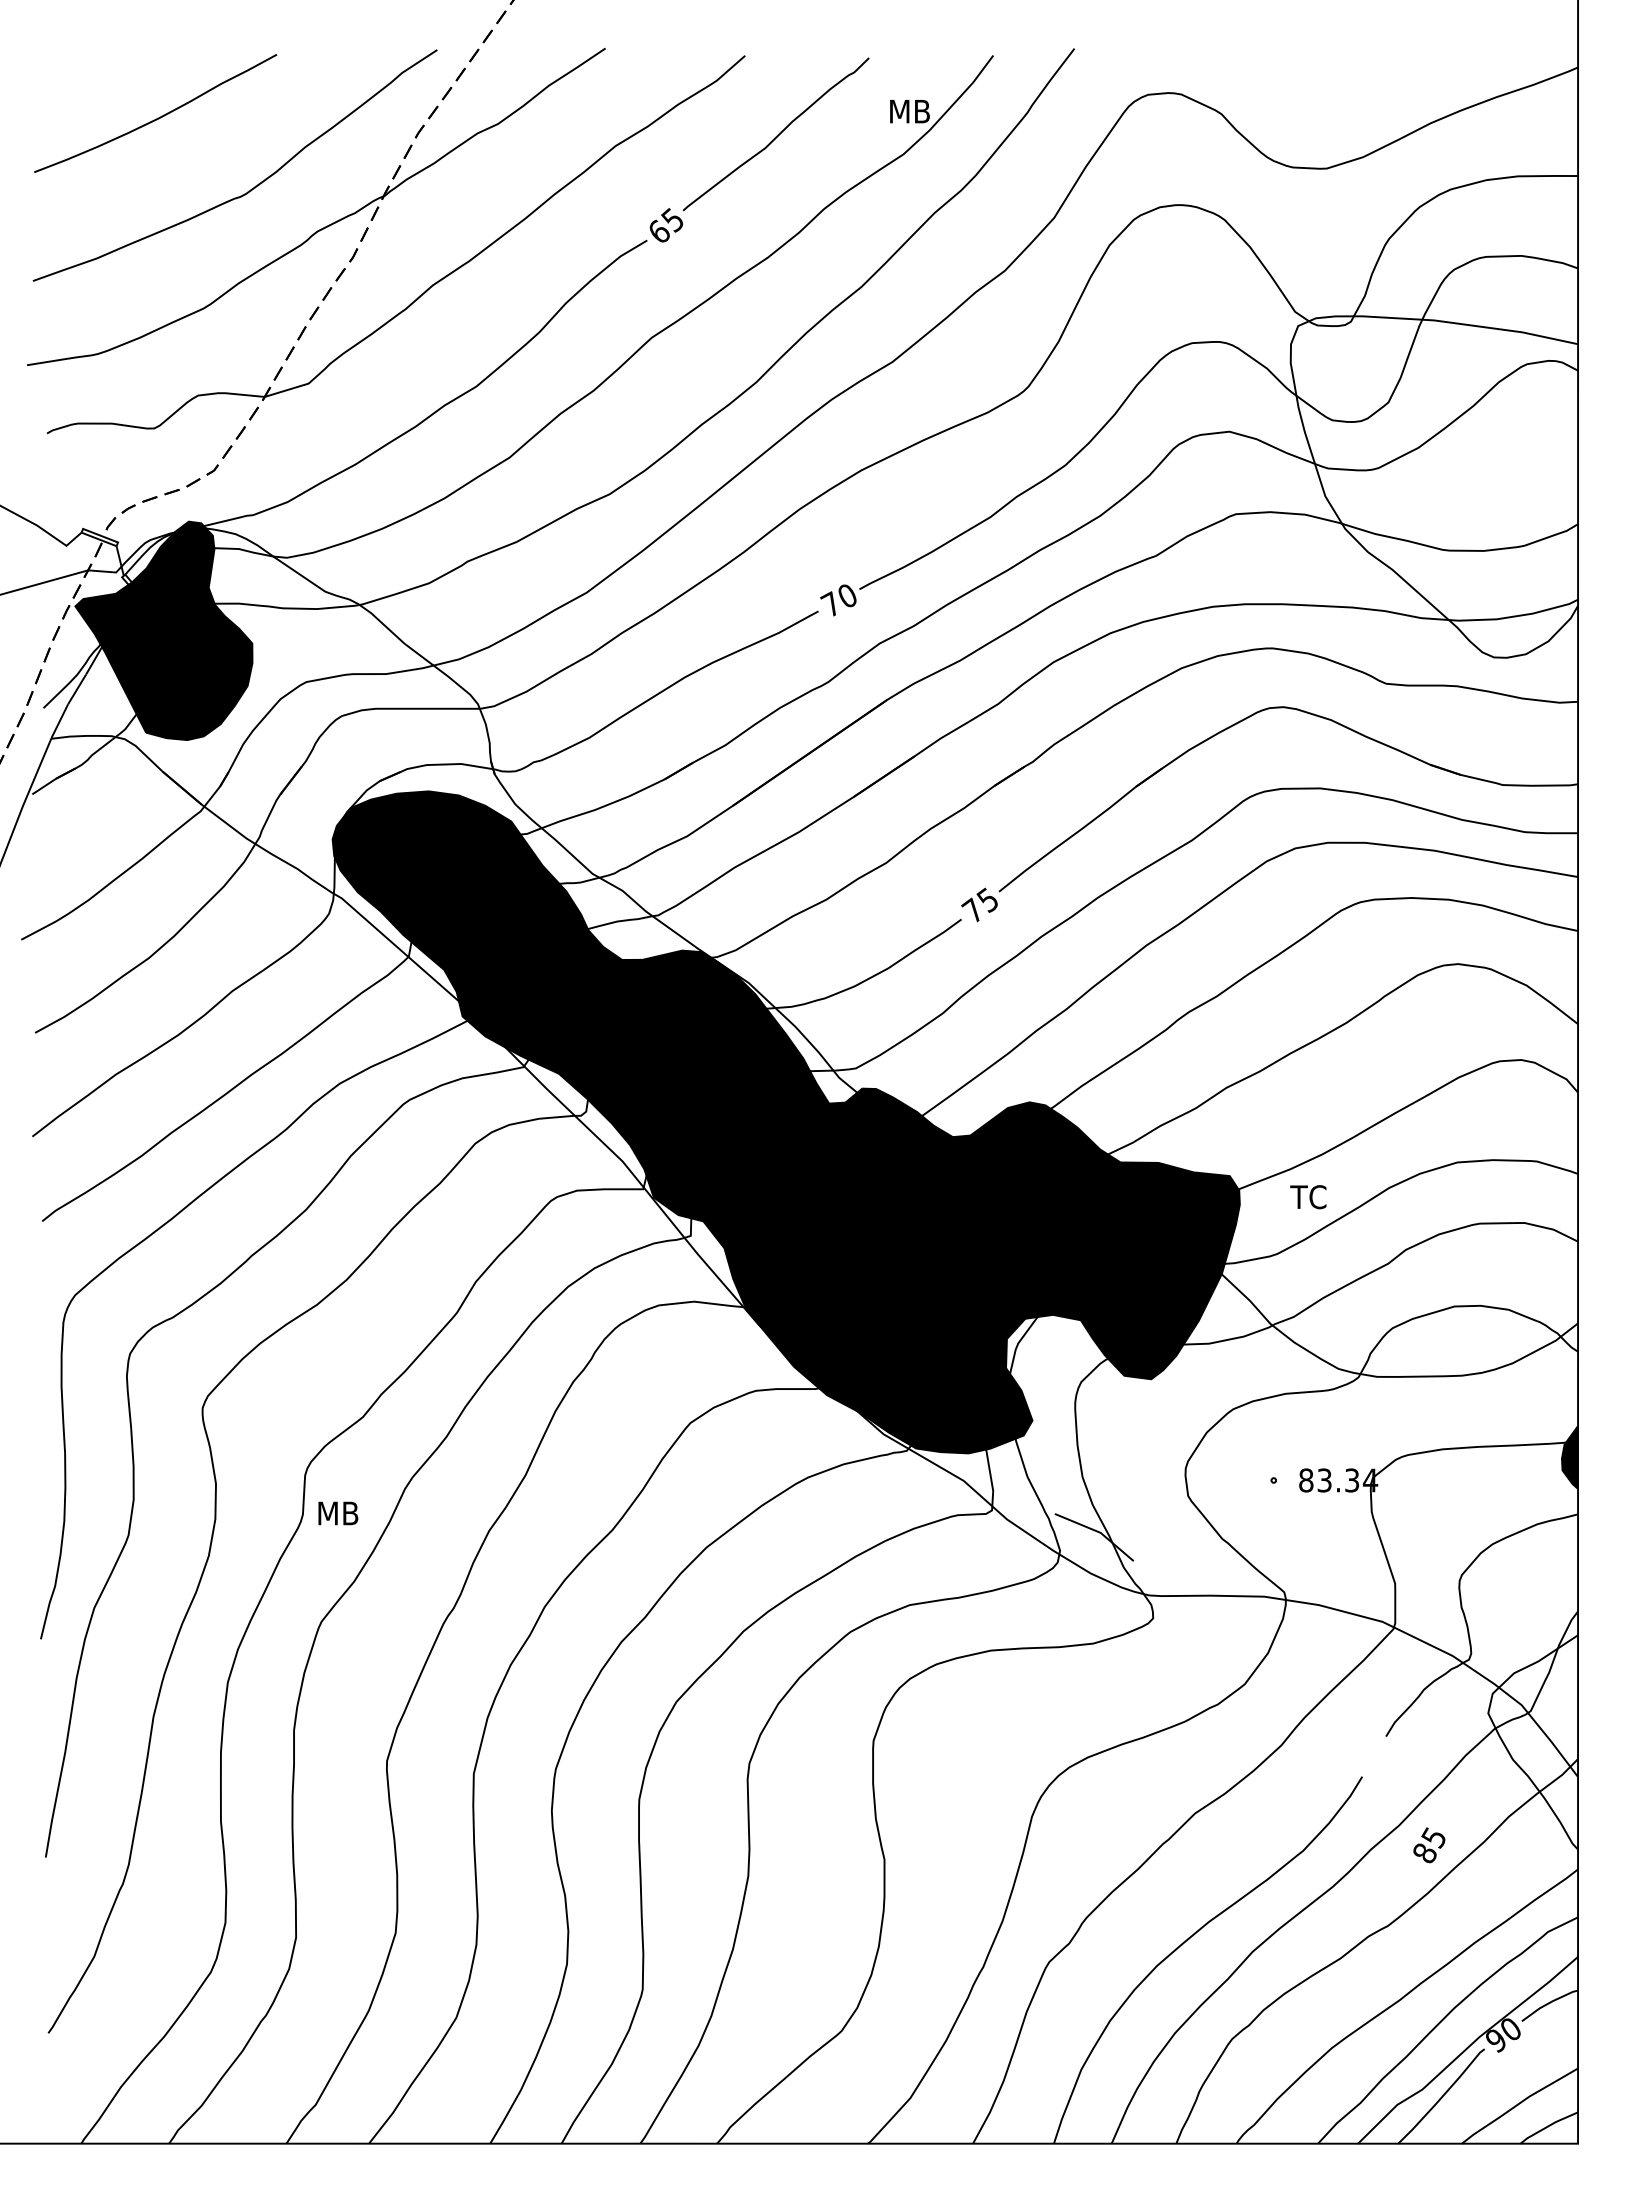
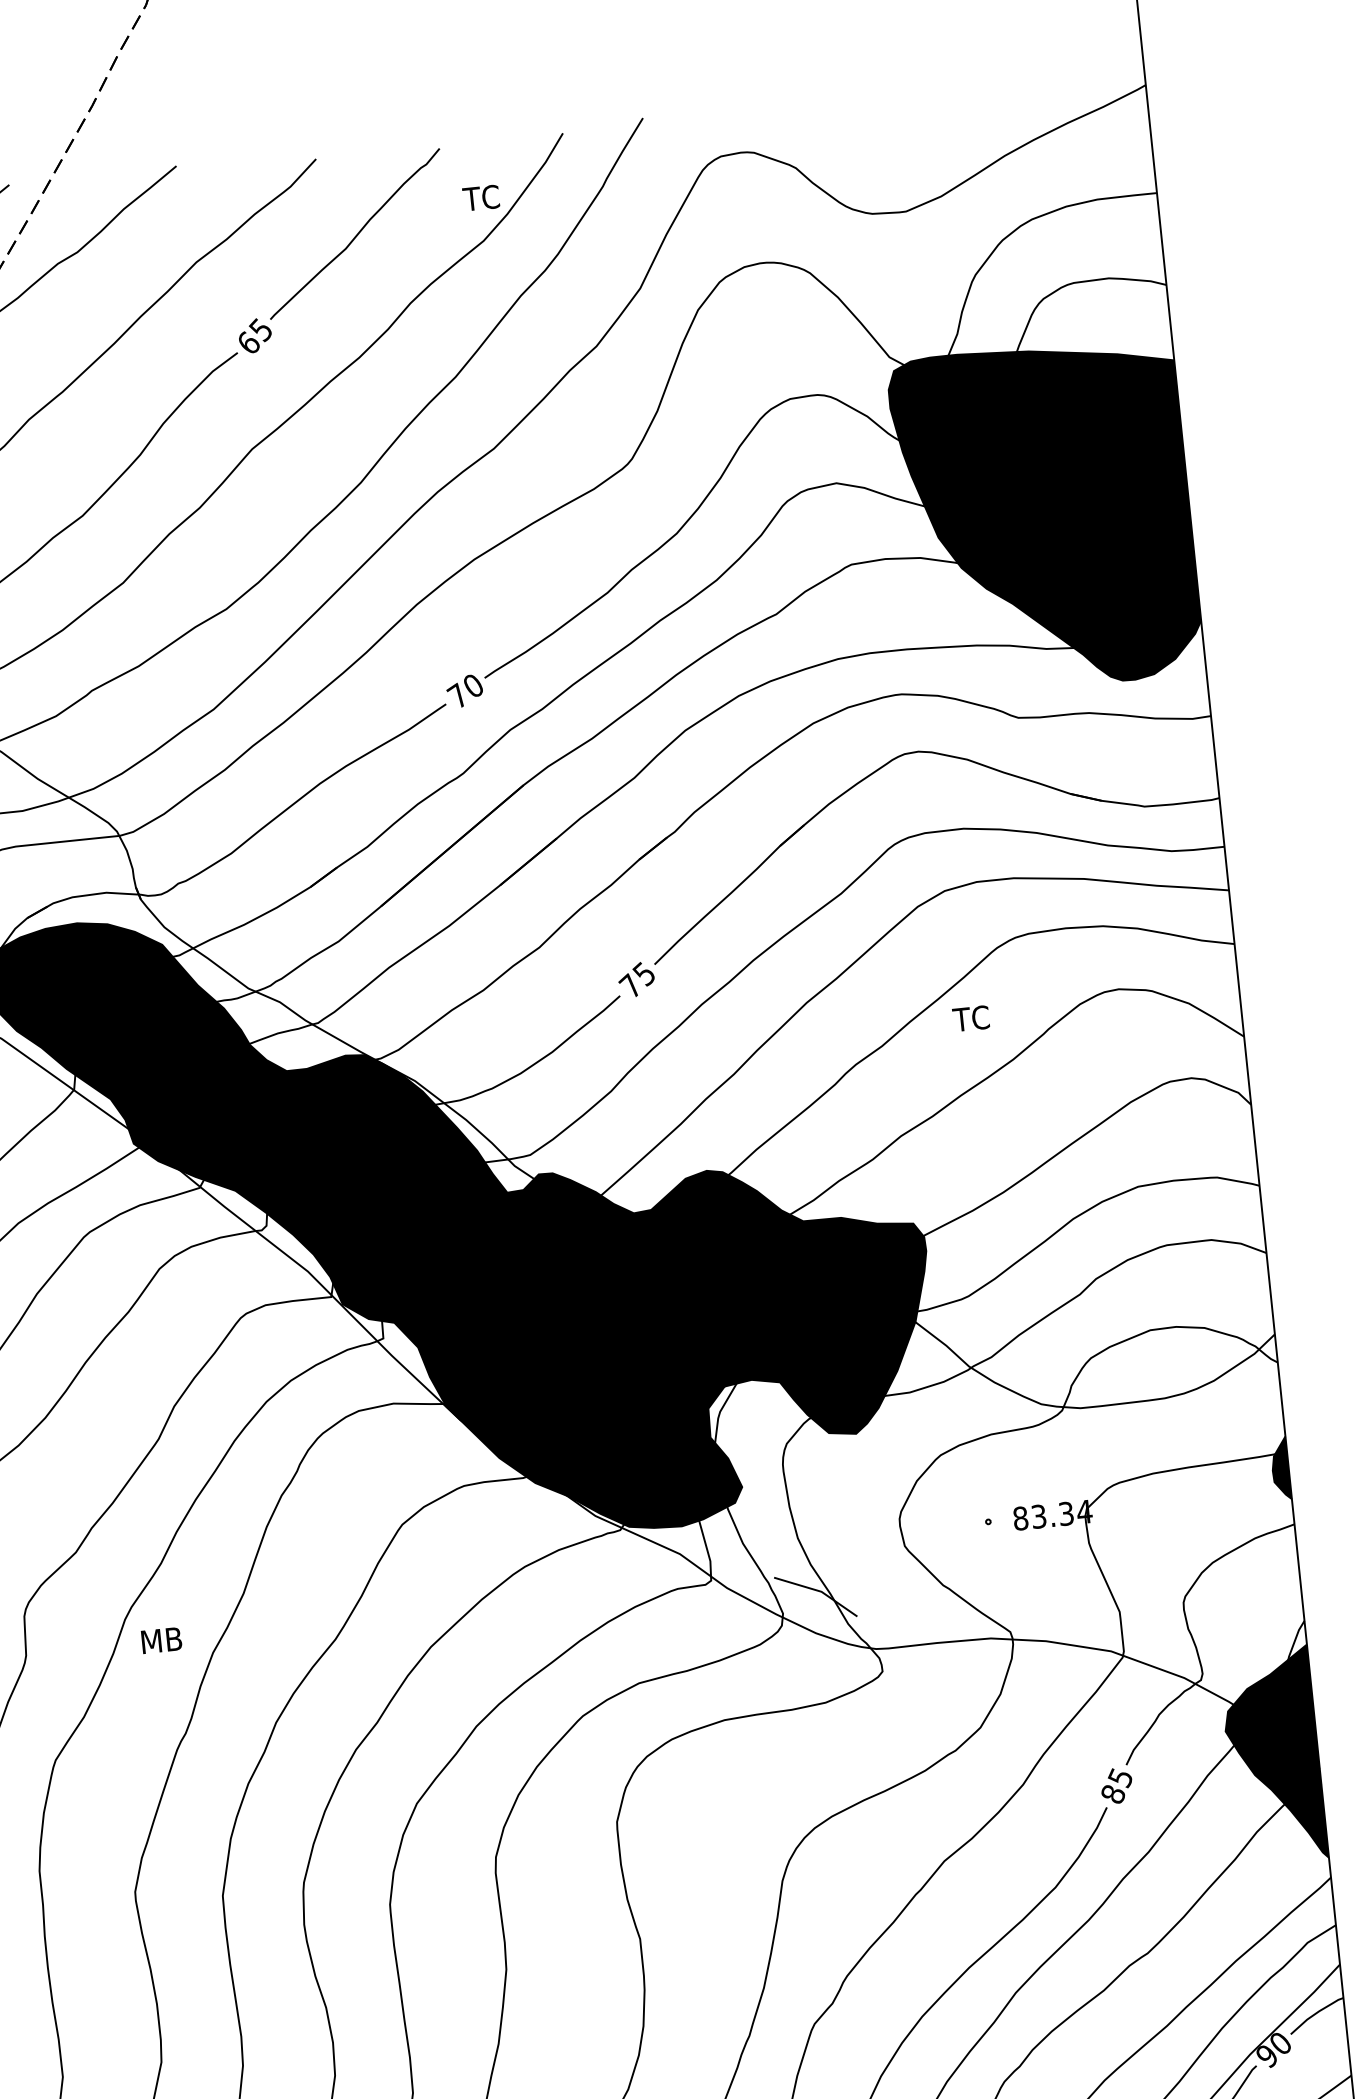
text: (908, 111) -> (484, 197), MB -> TC
fill: (1434, 486) -> (1046, 516), added
text: (1308, 1197) -> (971, 1019), moved
text: (338, 1513) -> (161, 1640), moved
fill: (1533, 1742) -> (1273, 1755), added
text: (1429, 1845) -> (1116, 1786), moved

